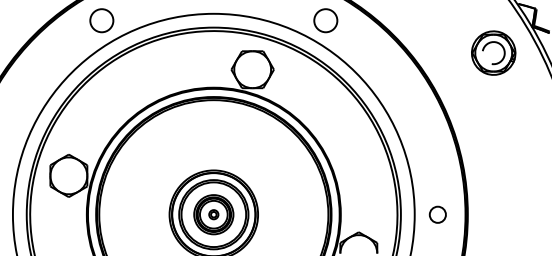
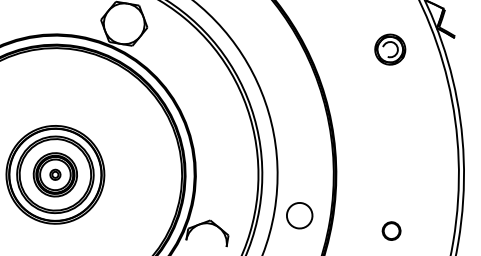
part: (493, 52) -> (390, 48), size x0.62
circle: (437, 214) -> (299, 215), size x1.43
circle: (521, 214) -> (391, 230), added

